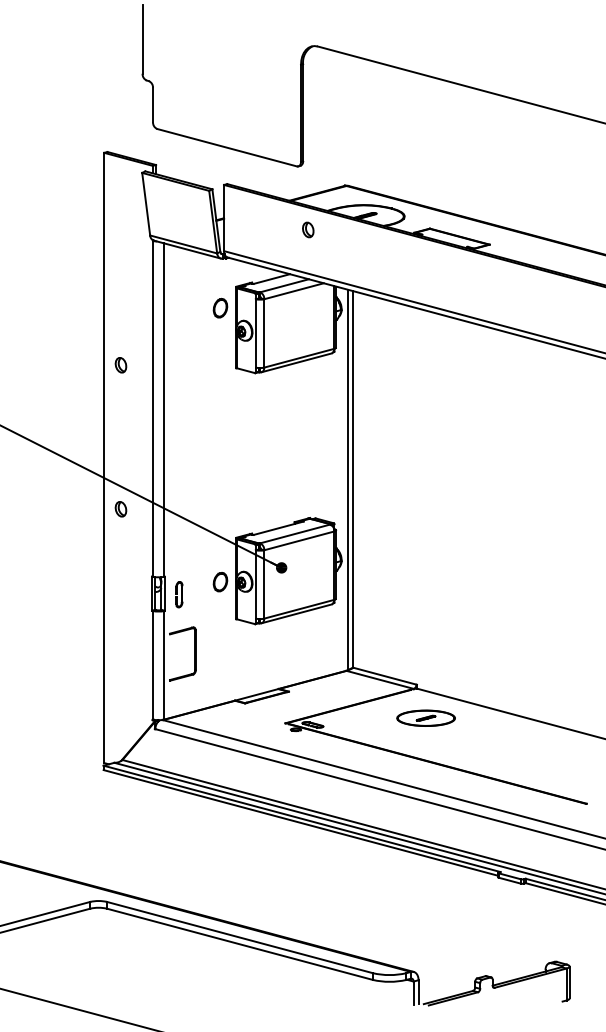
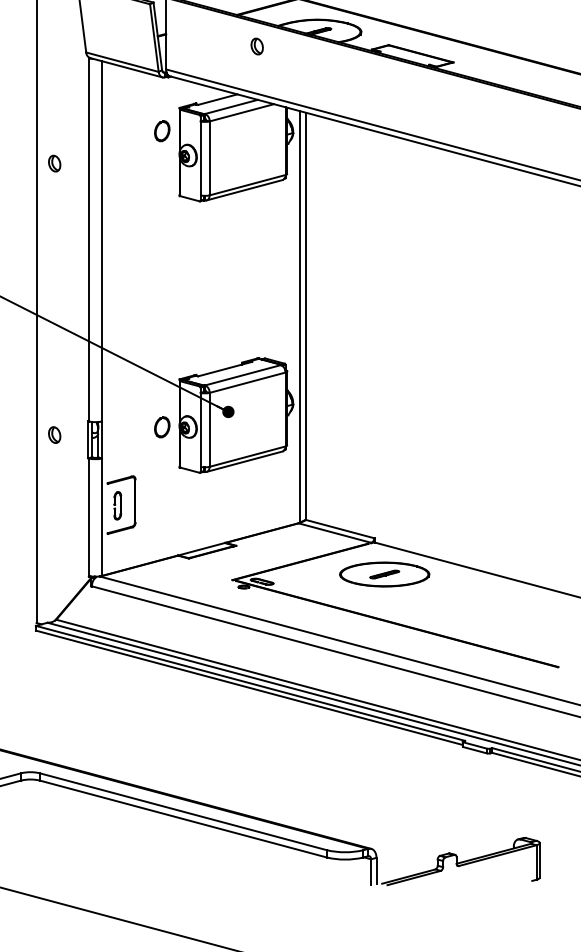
part: (120, 365) -> (54, 163), moved
part: (120, 509) -> (54, 435), moved
part: (179, 594) -> (117, 505), moved
part: (425, 718) -> (383, 574), size x1.43

